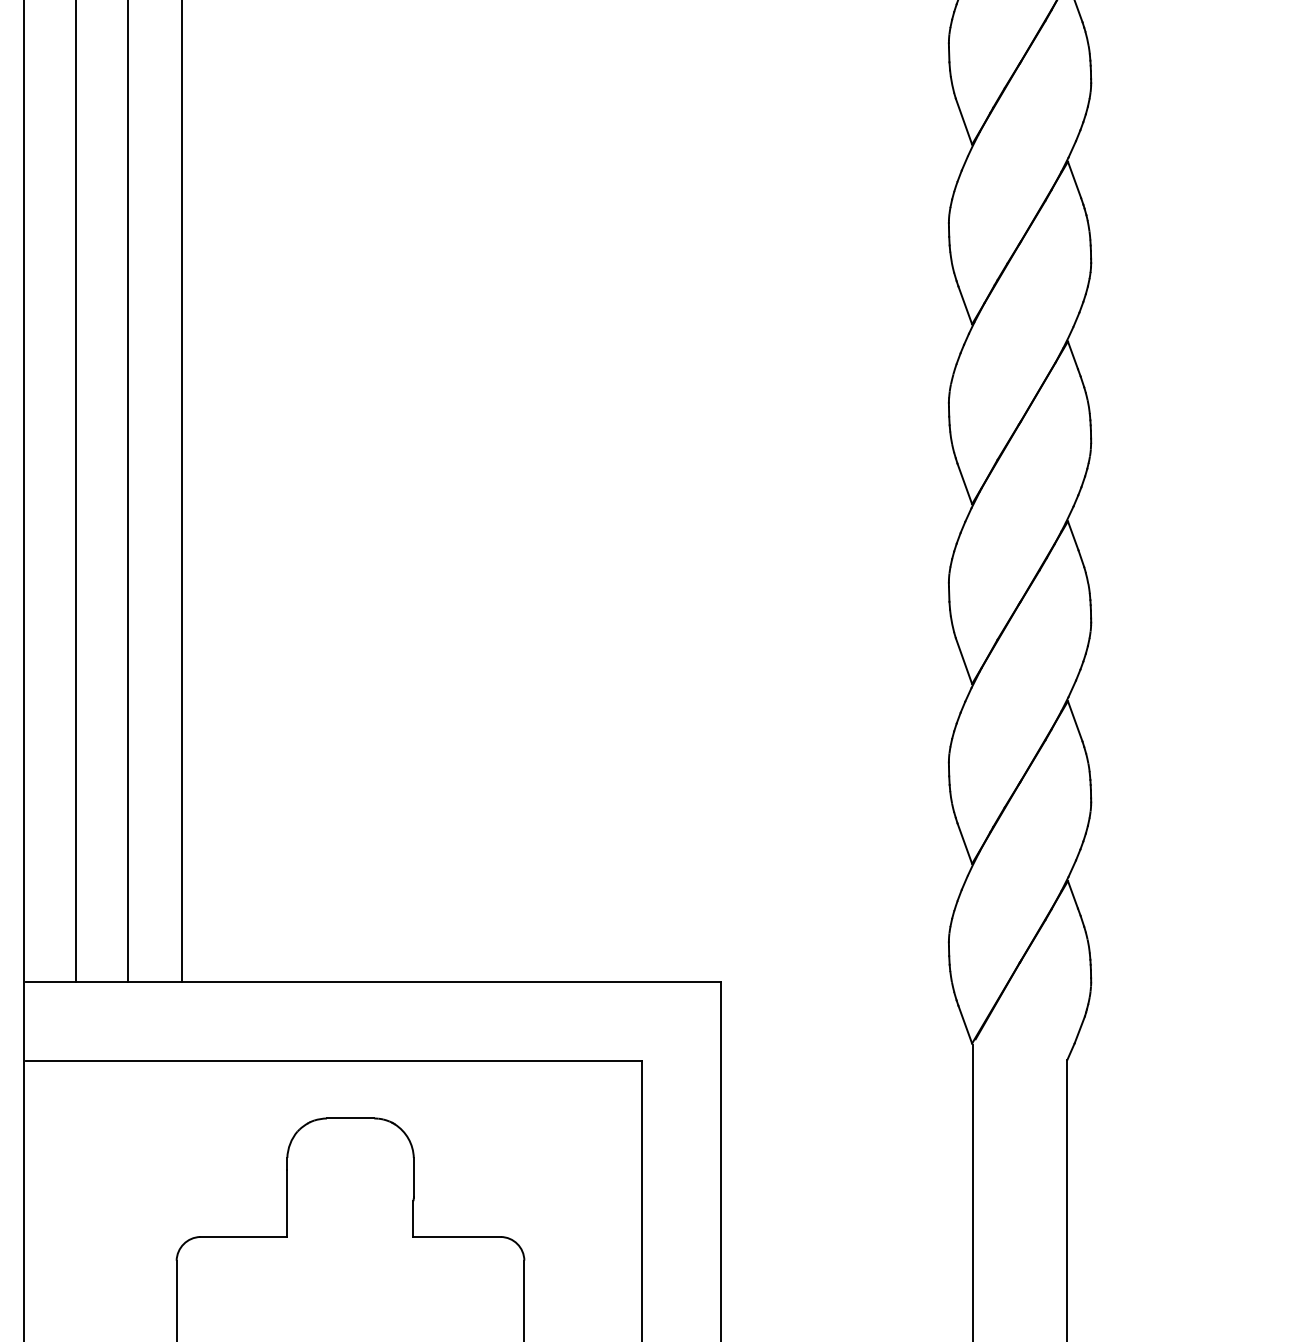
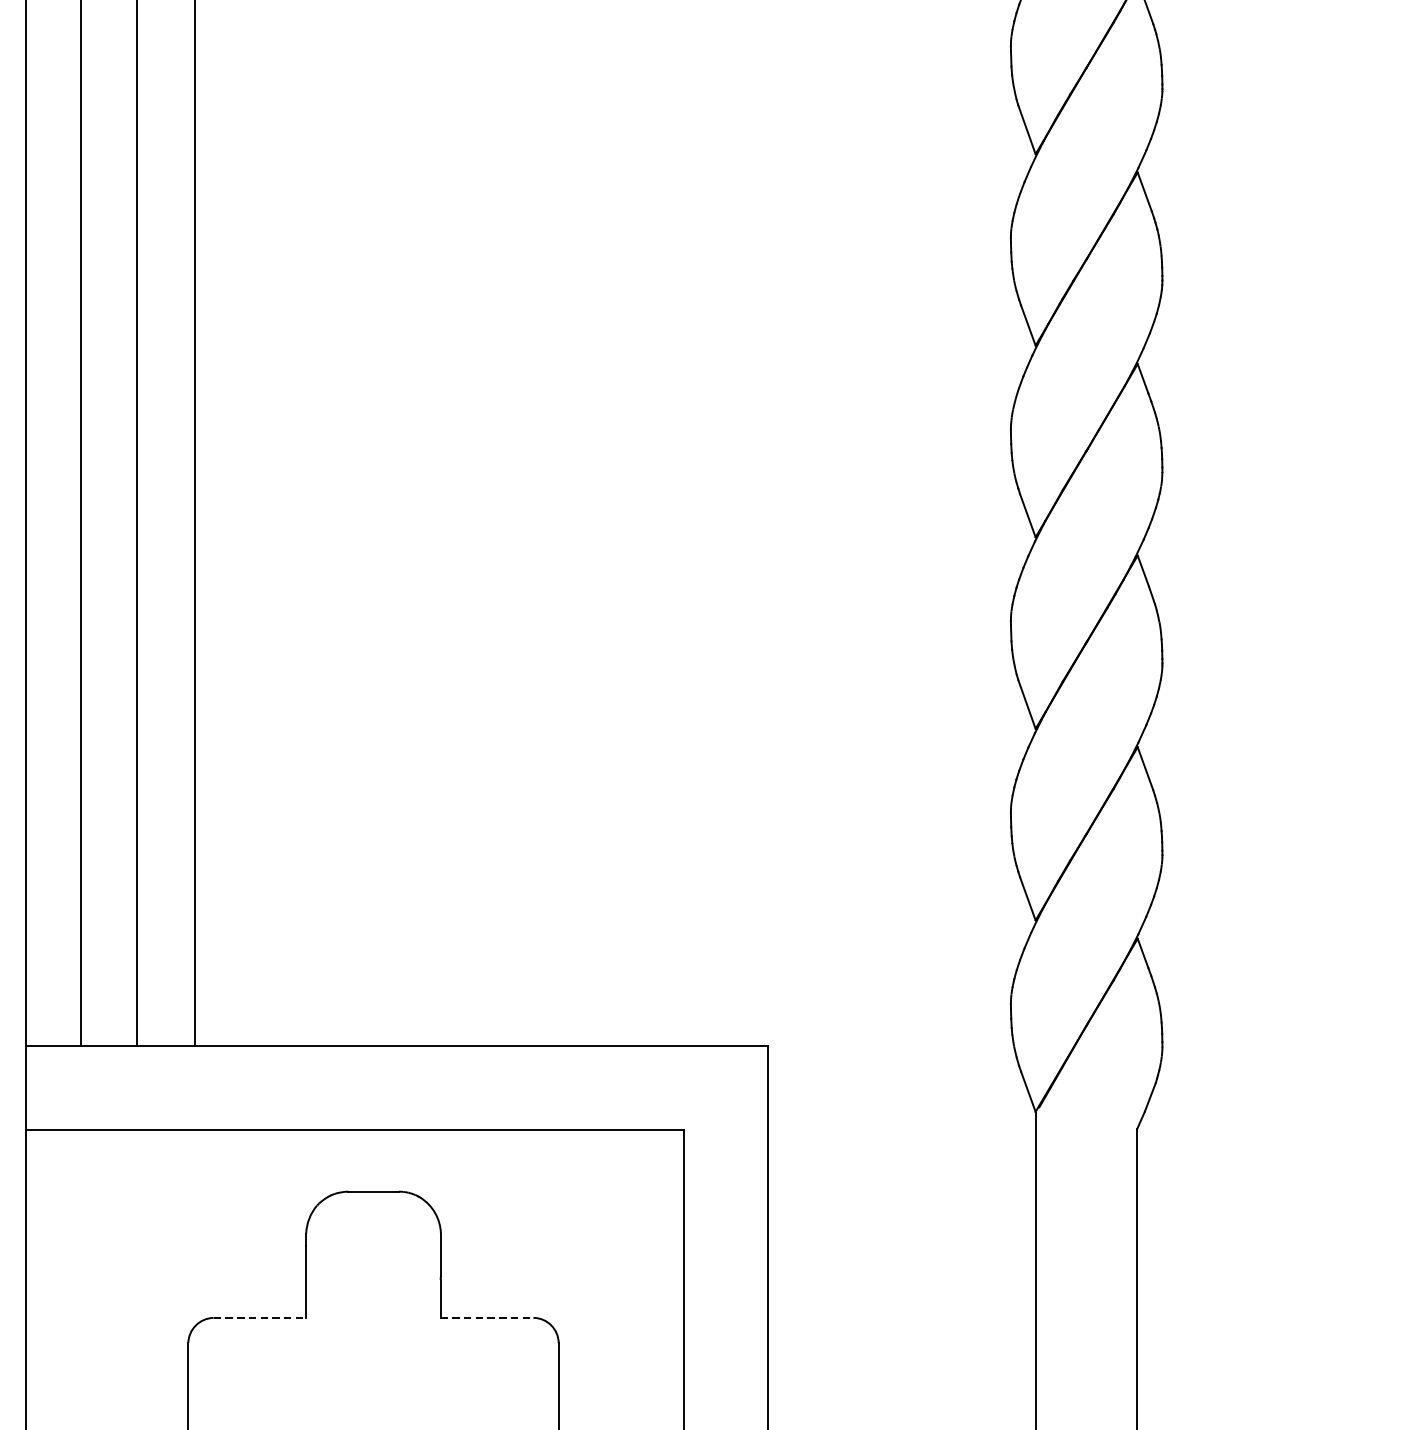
line: (244, 1236) -> (260, 1317), solid -> dashed
line: (457, 1236) -> (487, 1317), solid -> dashed

